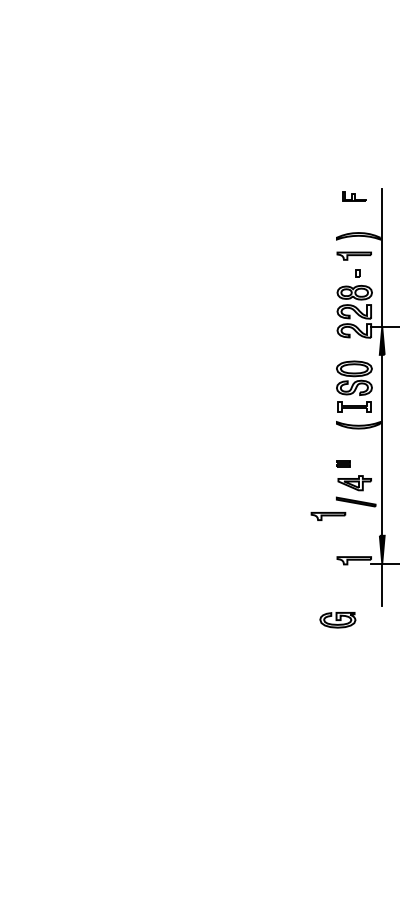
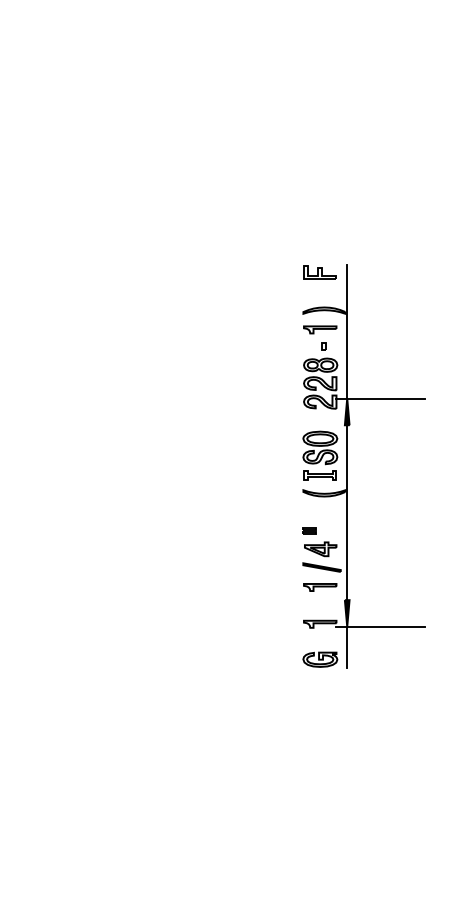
part: (353, 196) -> (319, 272), size x1.43
part: (328, 516) -> (320, 587), moved
part: (338, 619) -> (320, 659), moved

